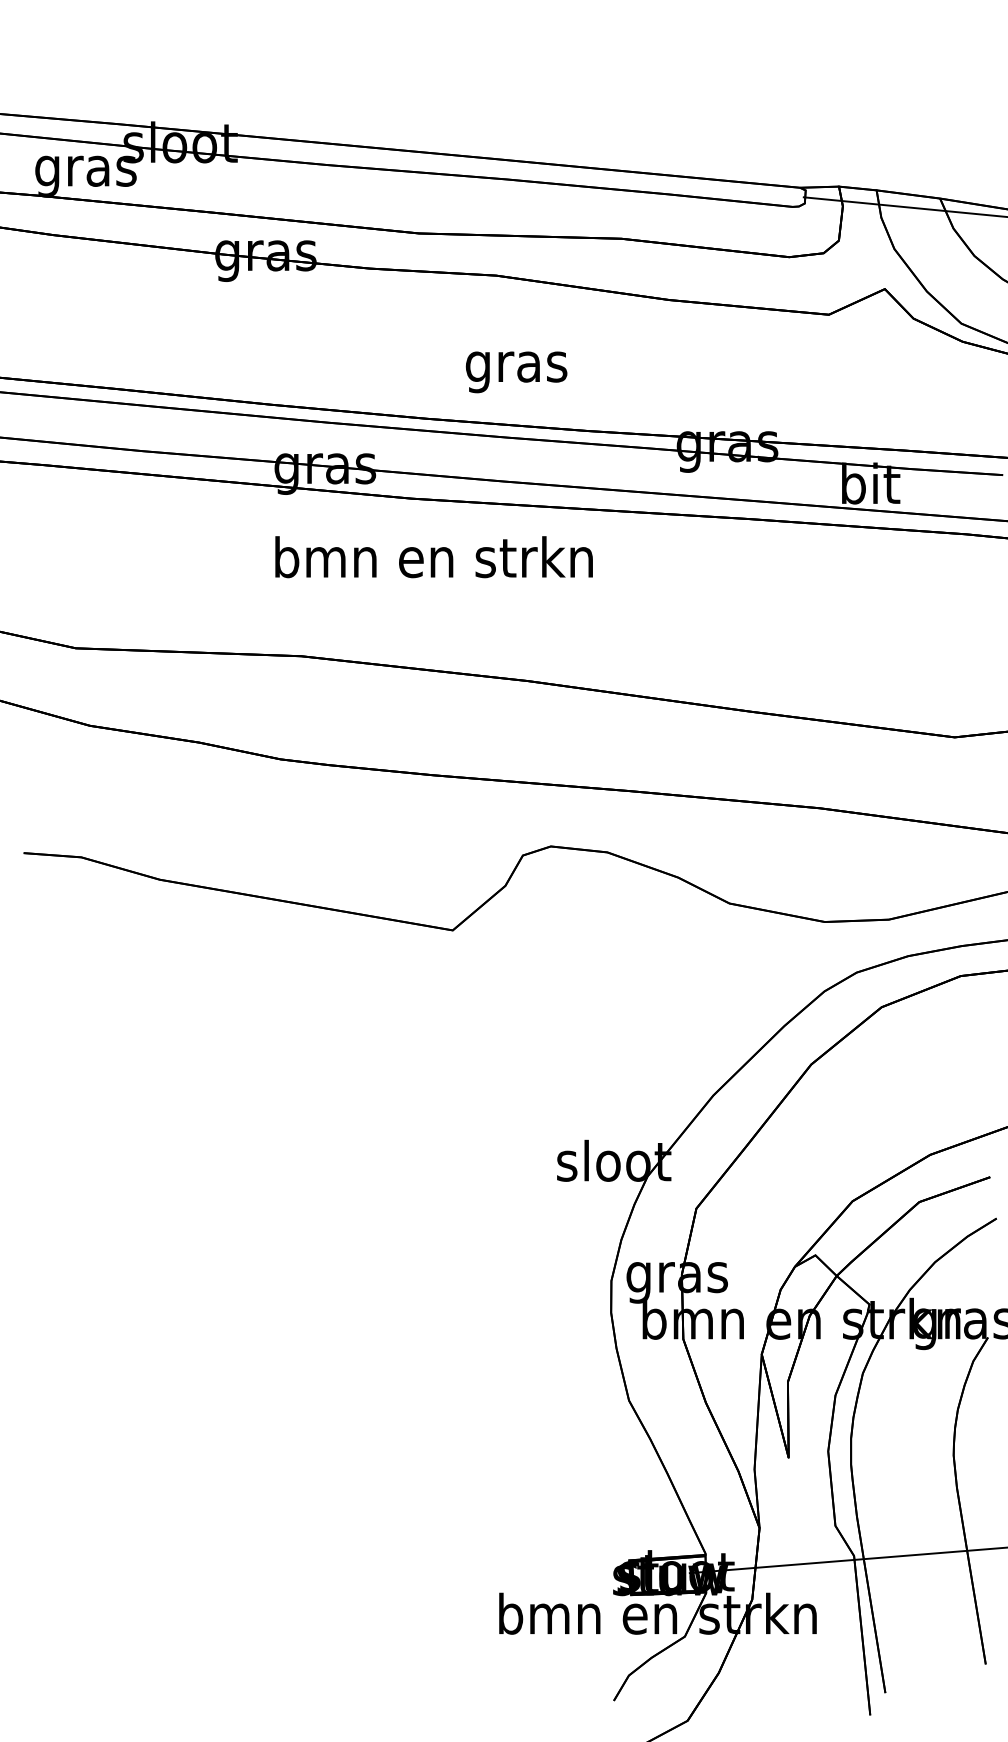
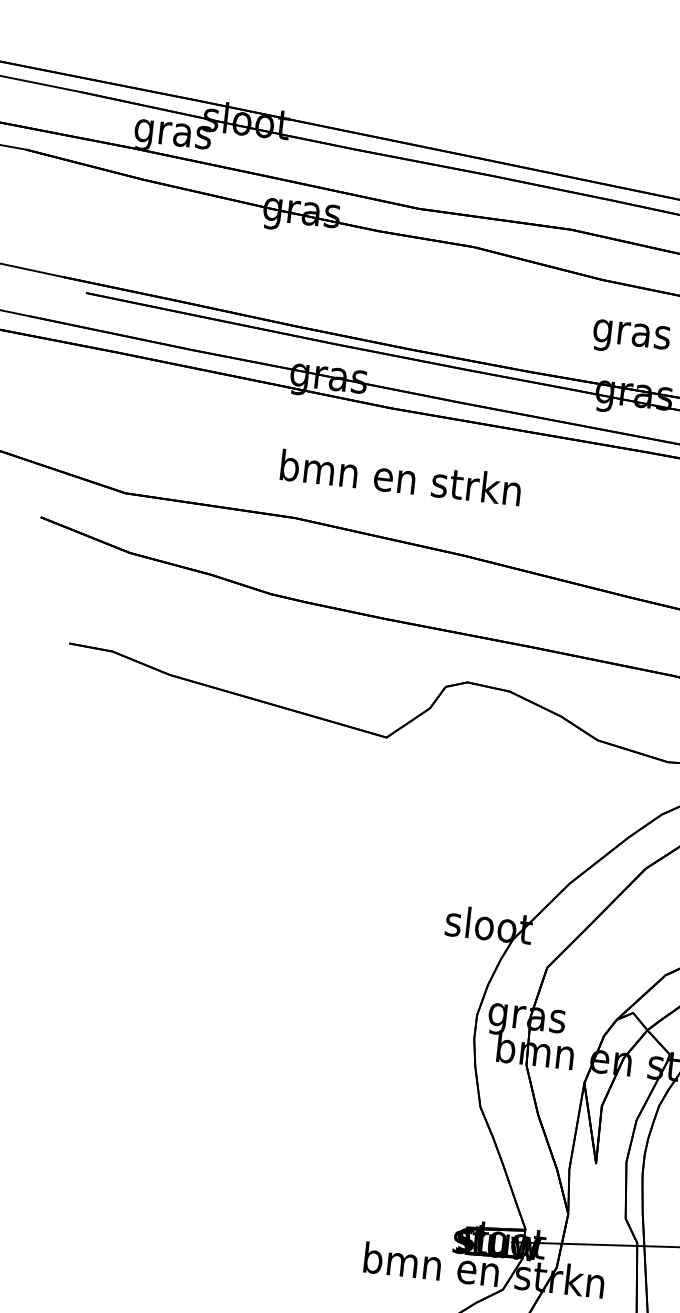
text: (516, 372) -> (631, 338), moved
text: (433, 557) -> (400, 477), moved

